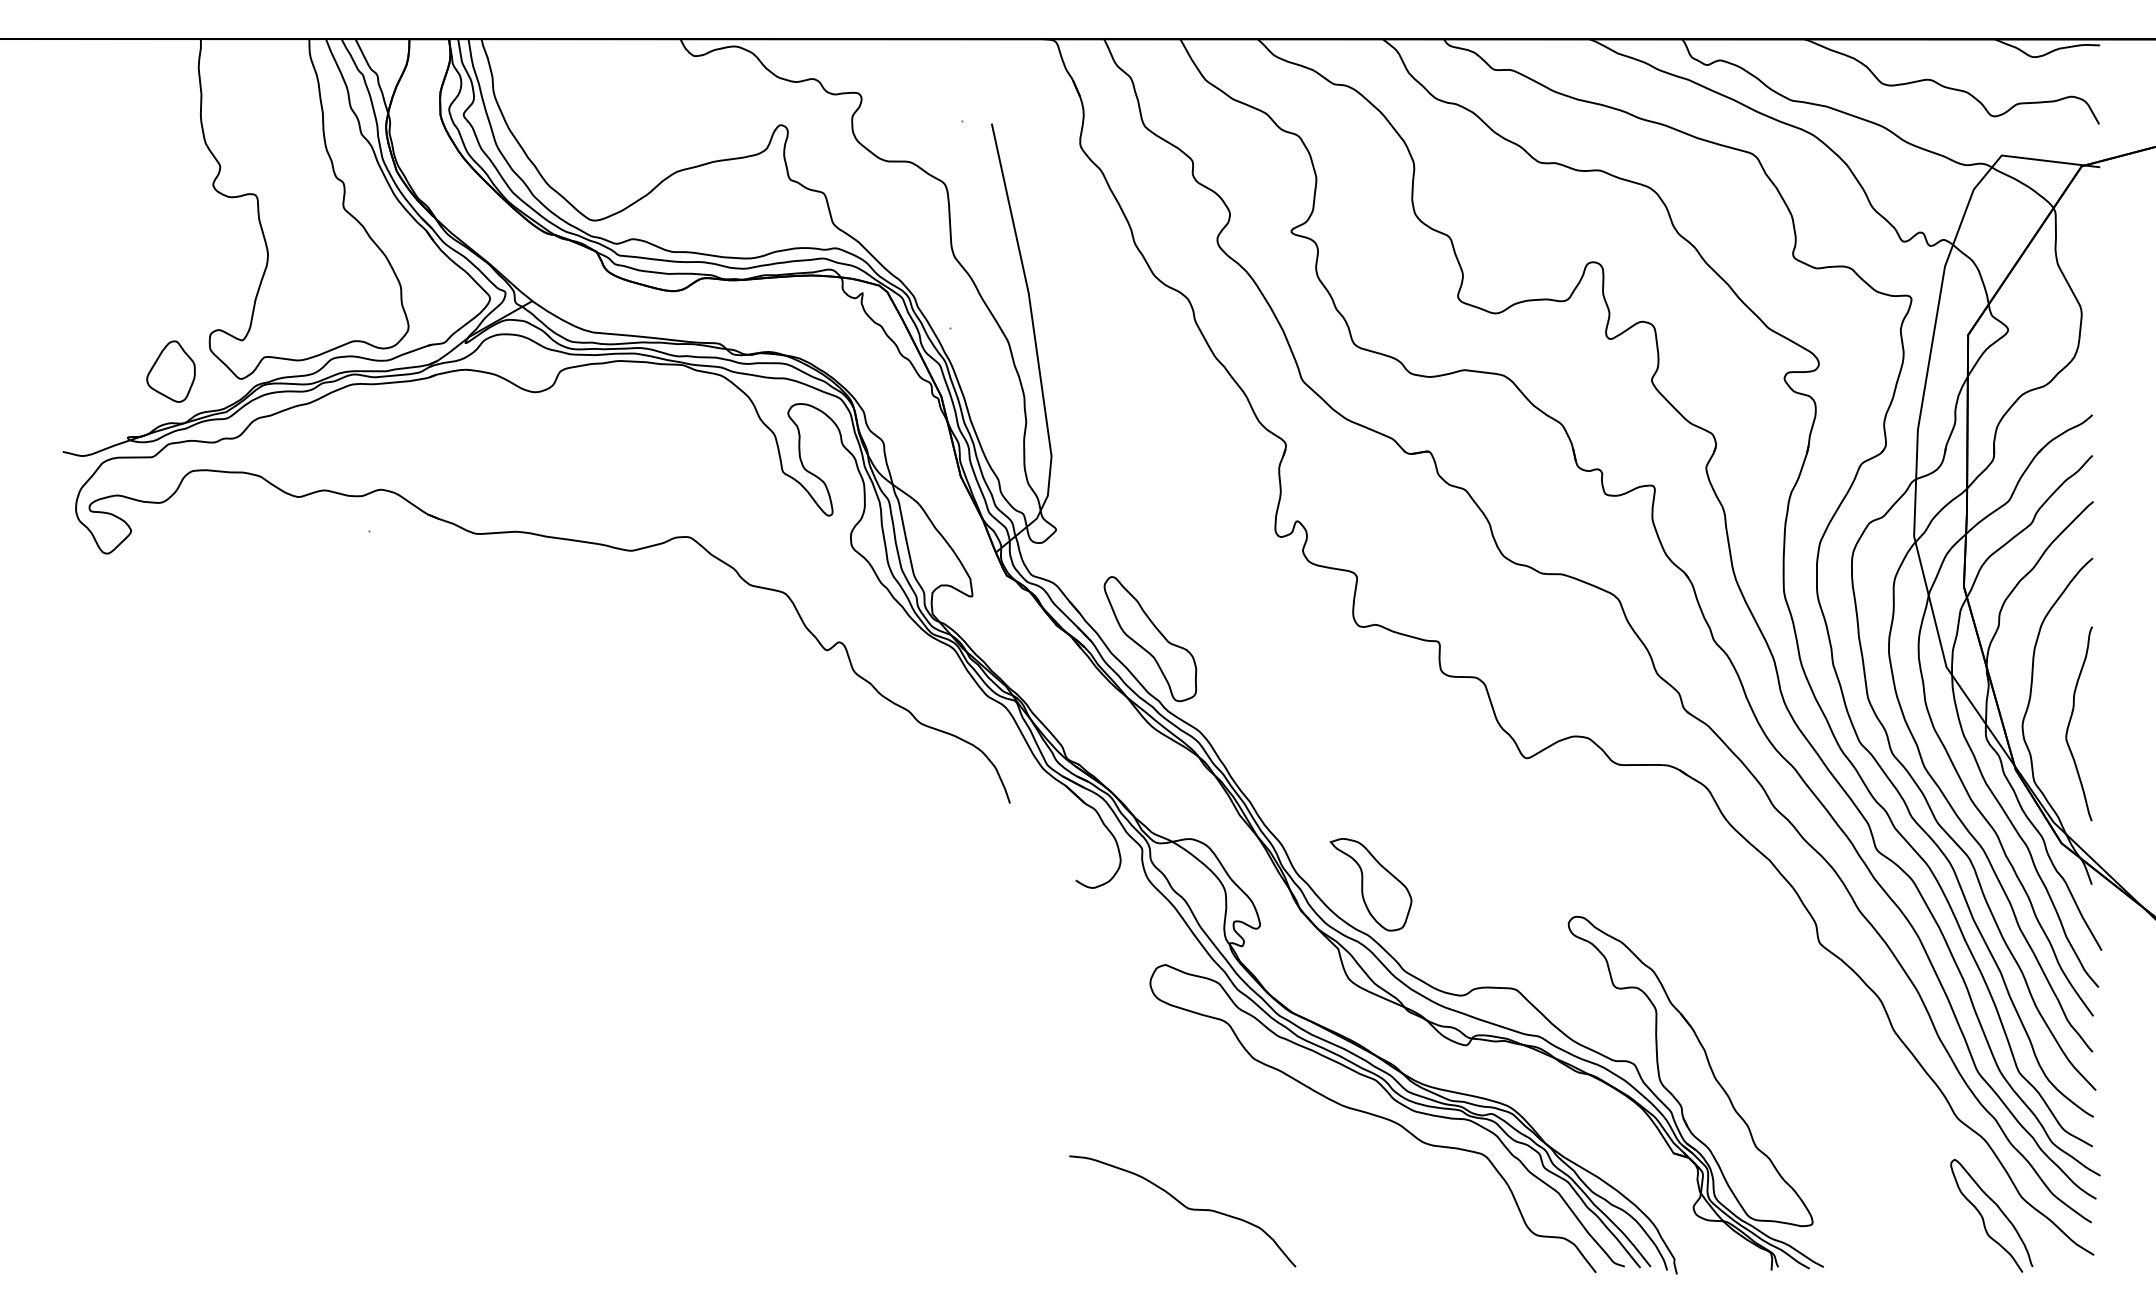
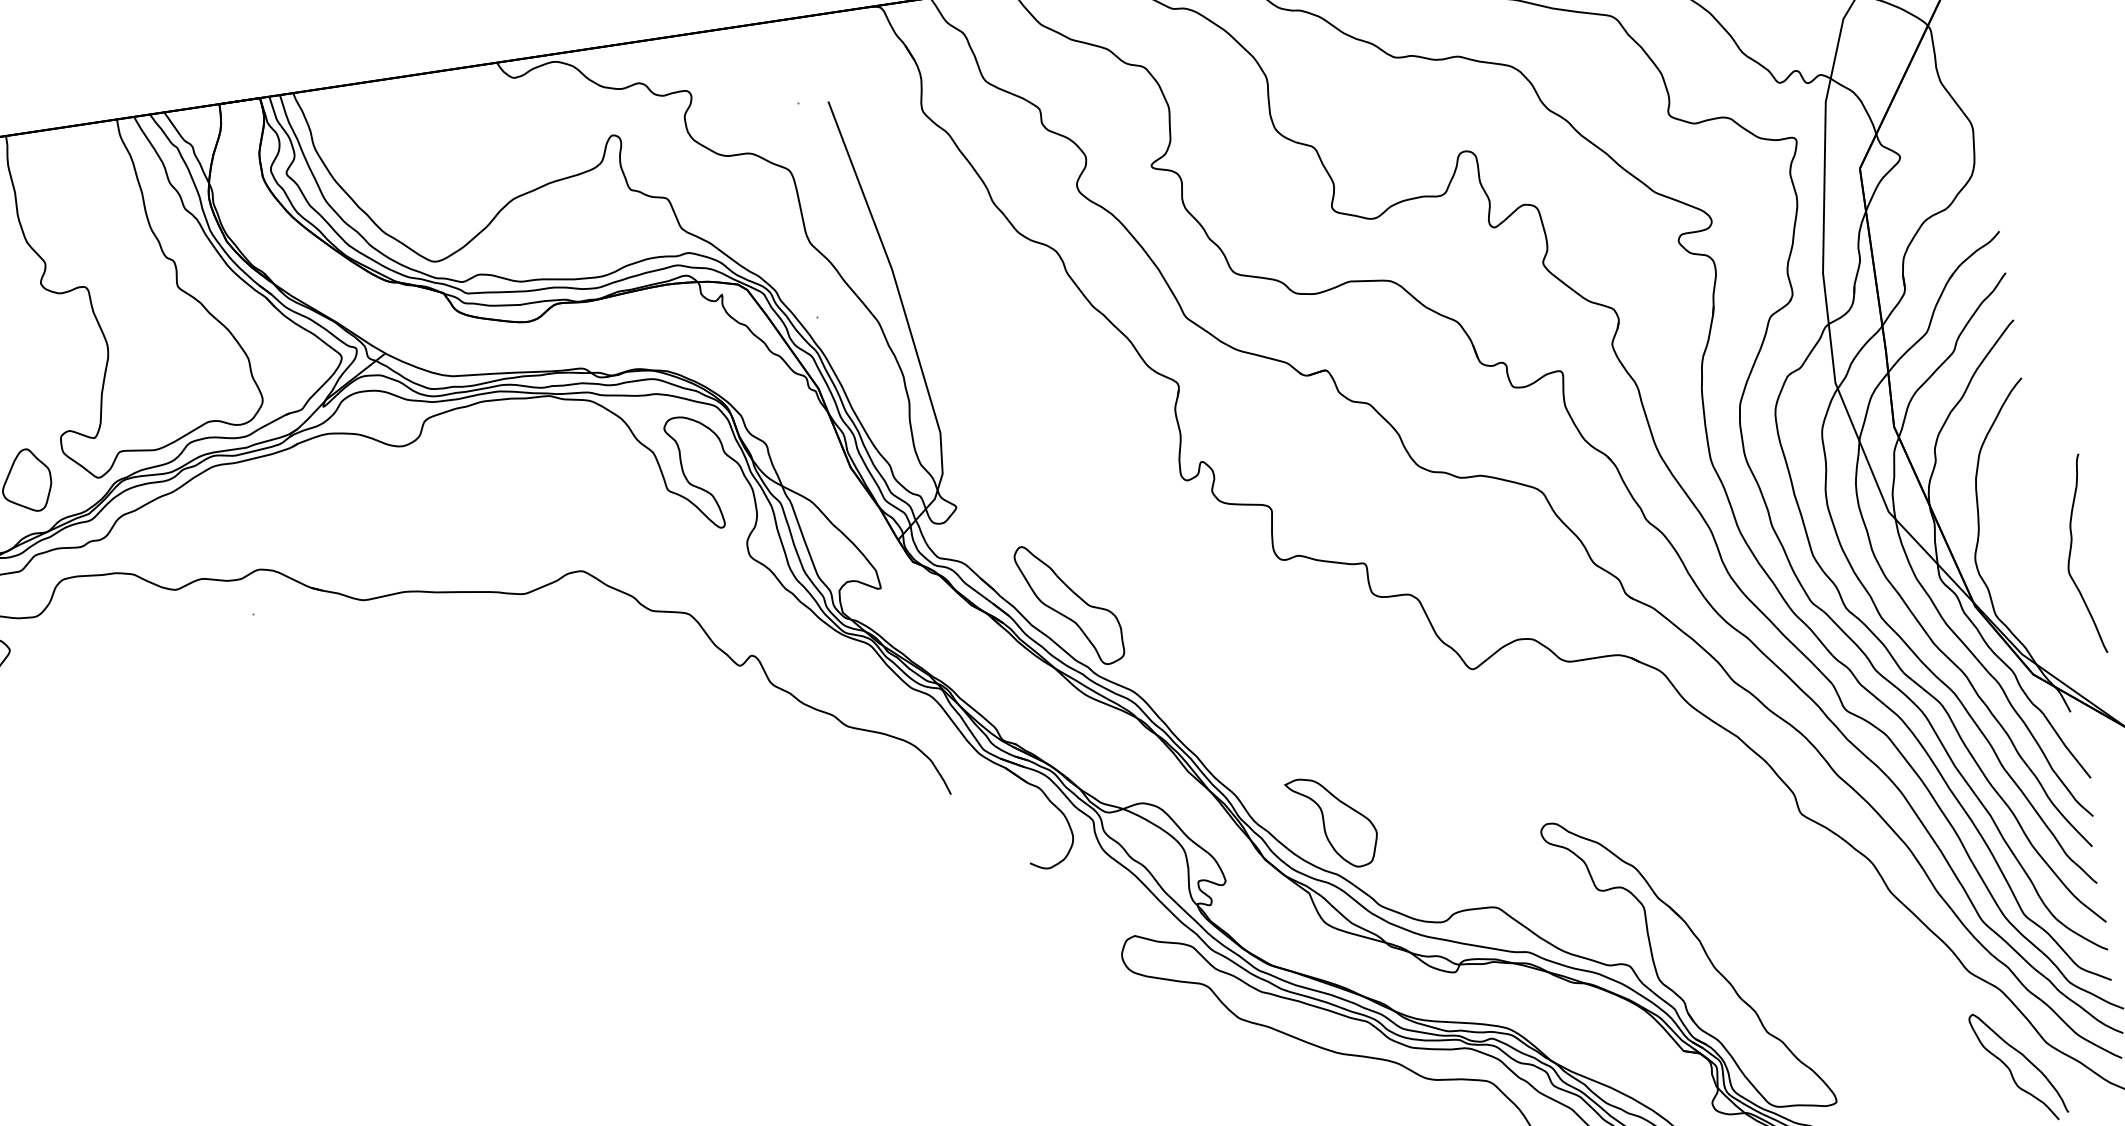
curve: (2070, 723) -> (2070, 556), moved

